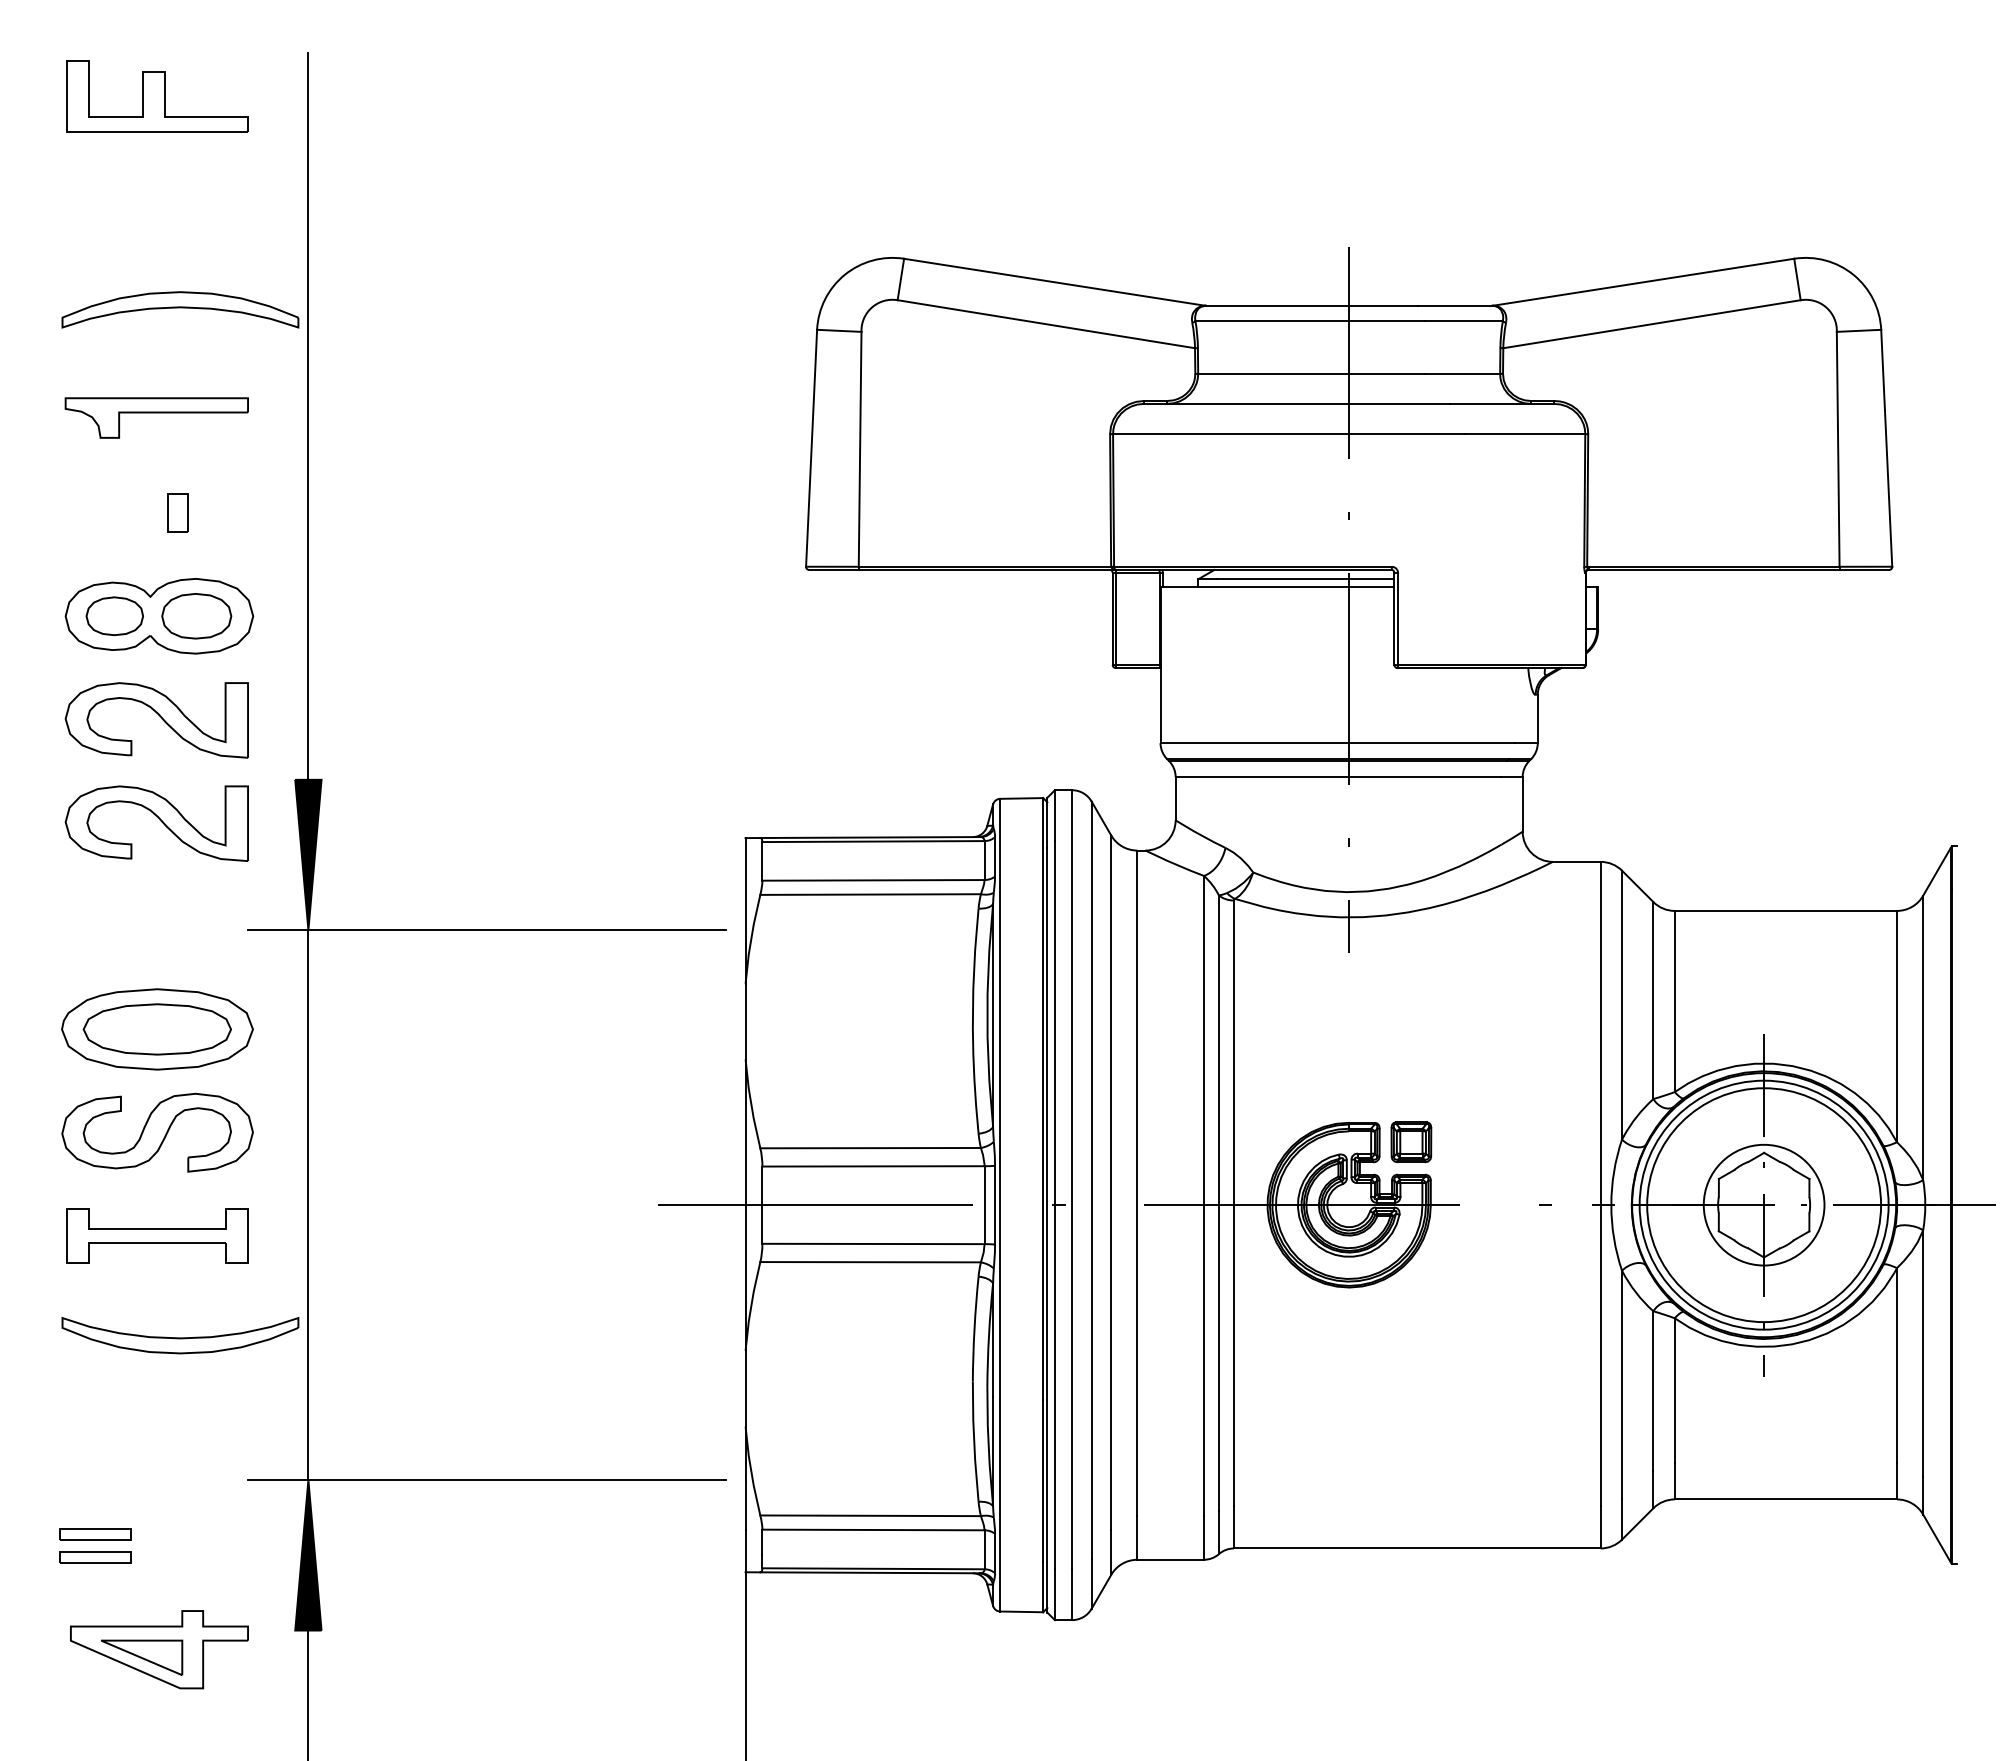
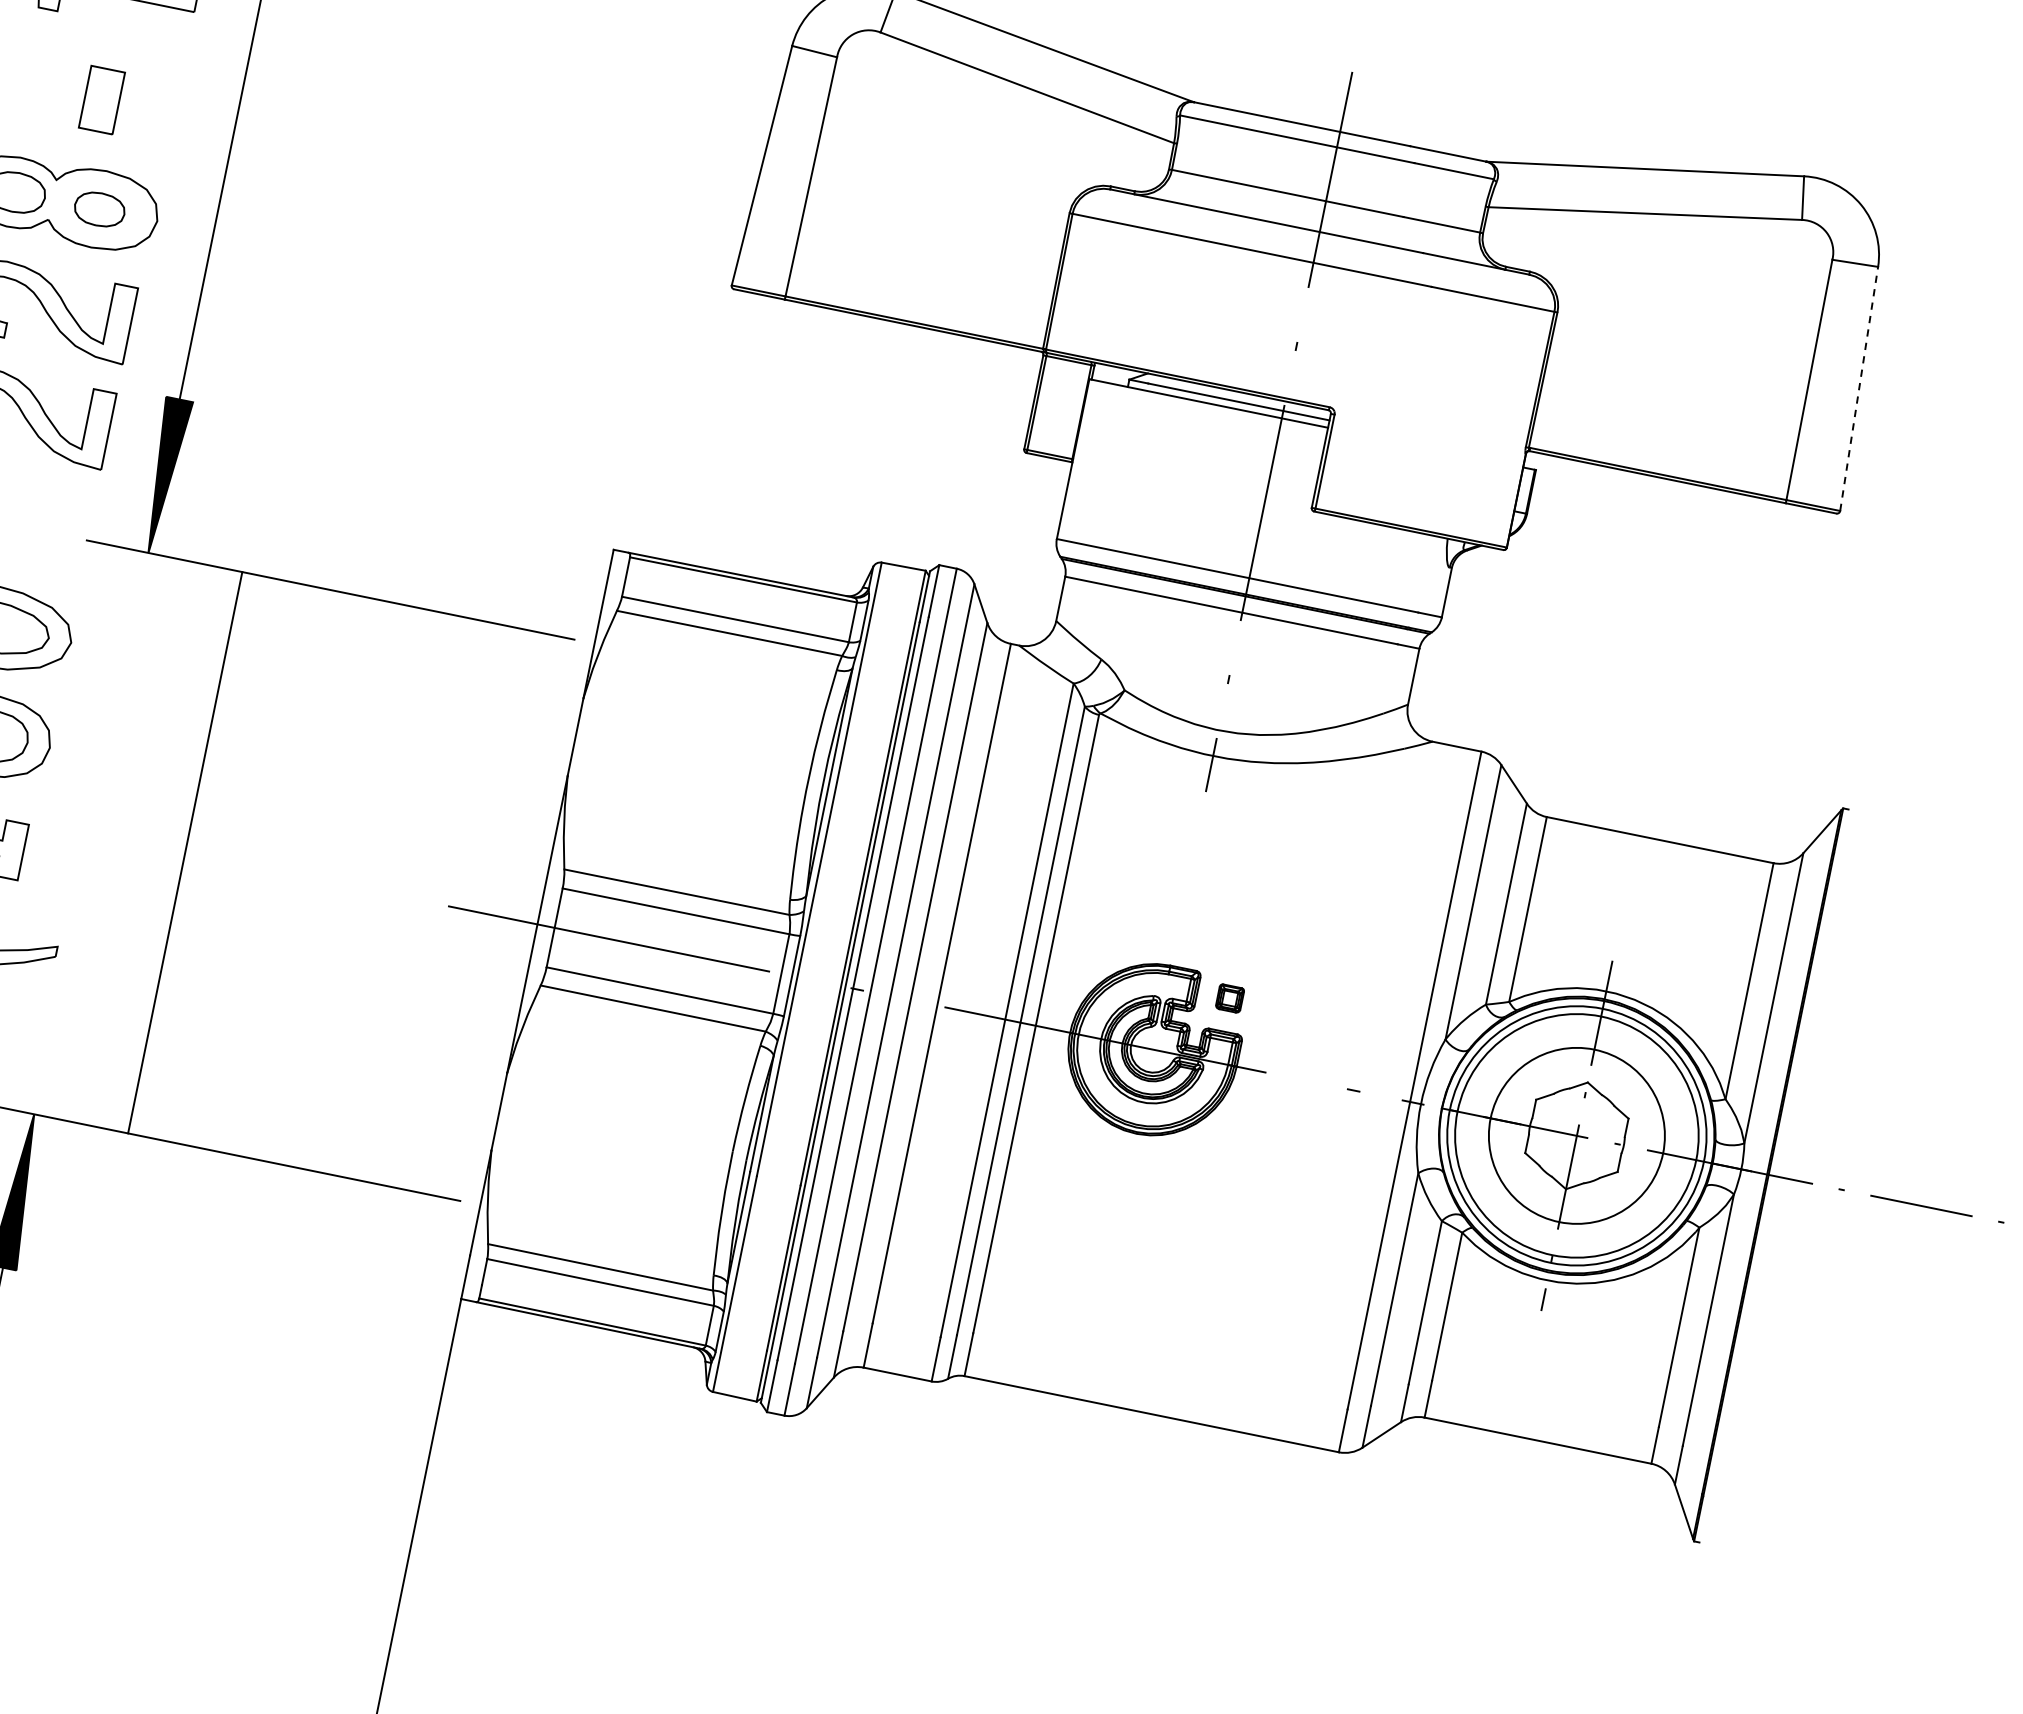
line: (1886, 448) -> (1858, 389), solid -> dashed
part: (177, 512) -> (101, 99), size x1.6
part: (196, 616) -> (99, 209), size x0.7
part: (1411, 1142) -> (1230, 998), size x0.6
circle: (1763, 1204) -> (1576, 1135), size x1.4
line: (308, 1205) -> (185, 853), moved

